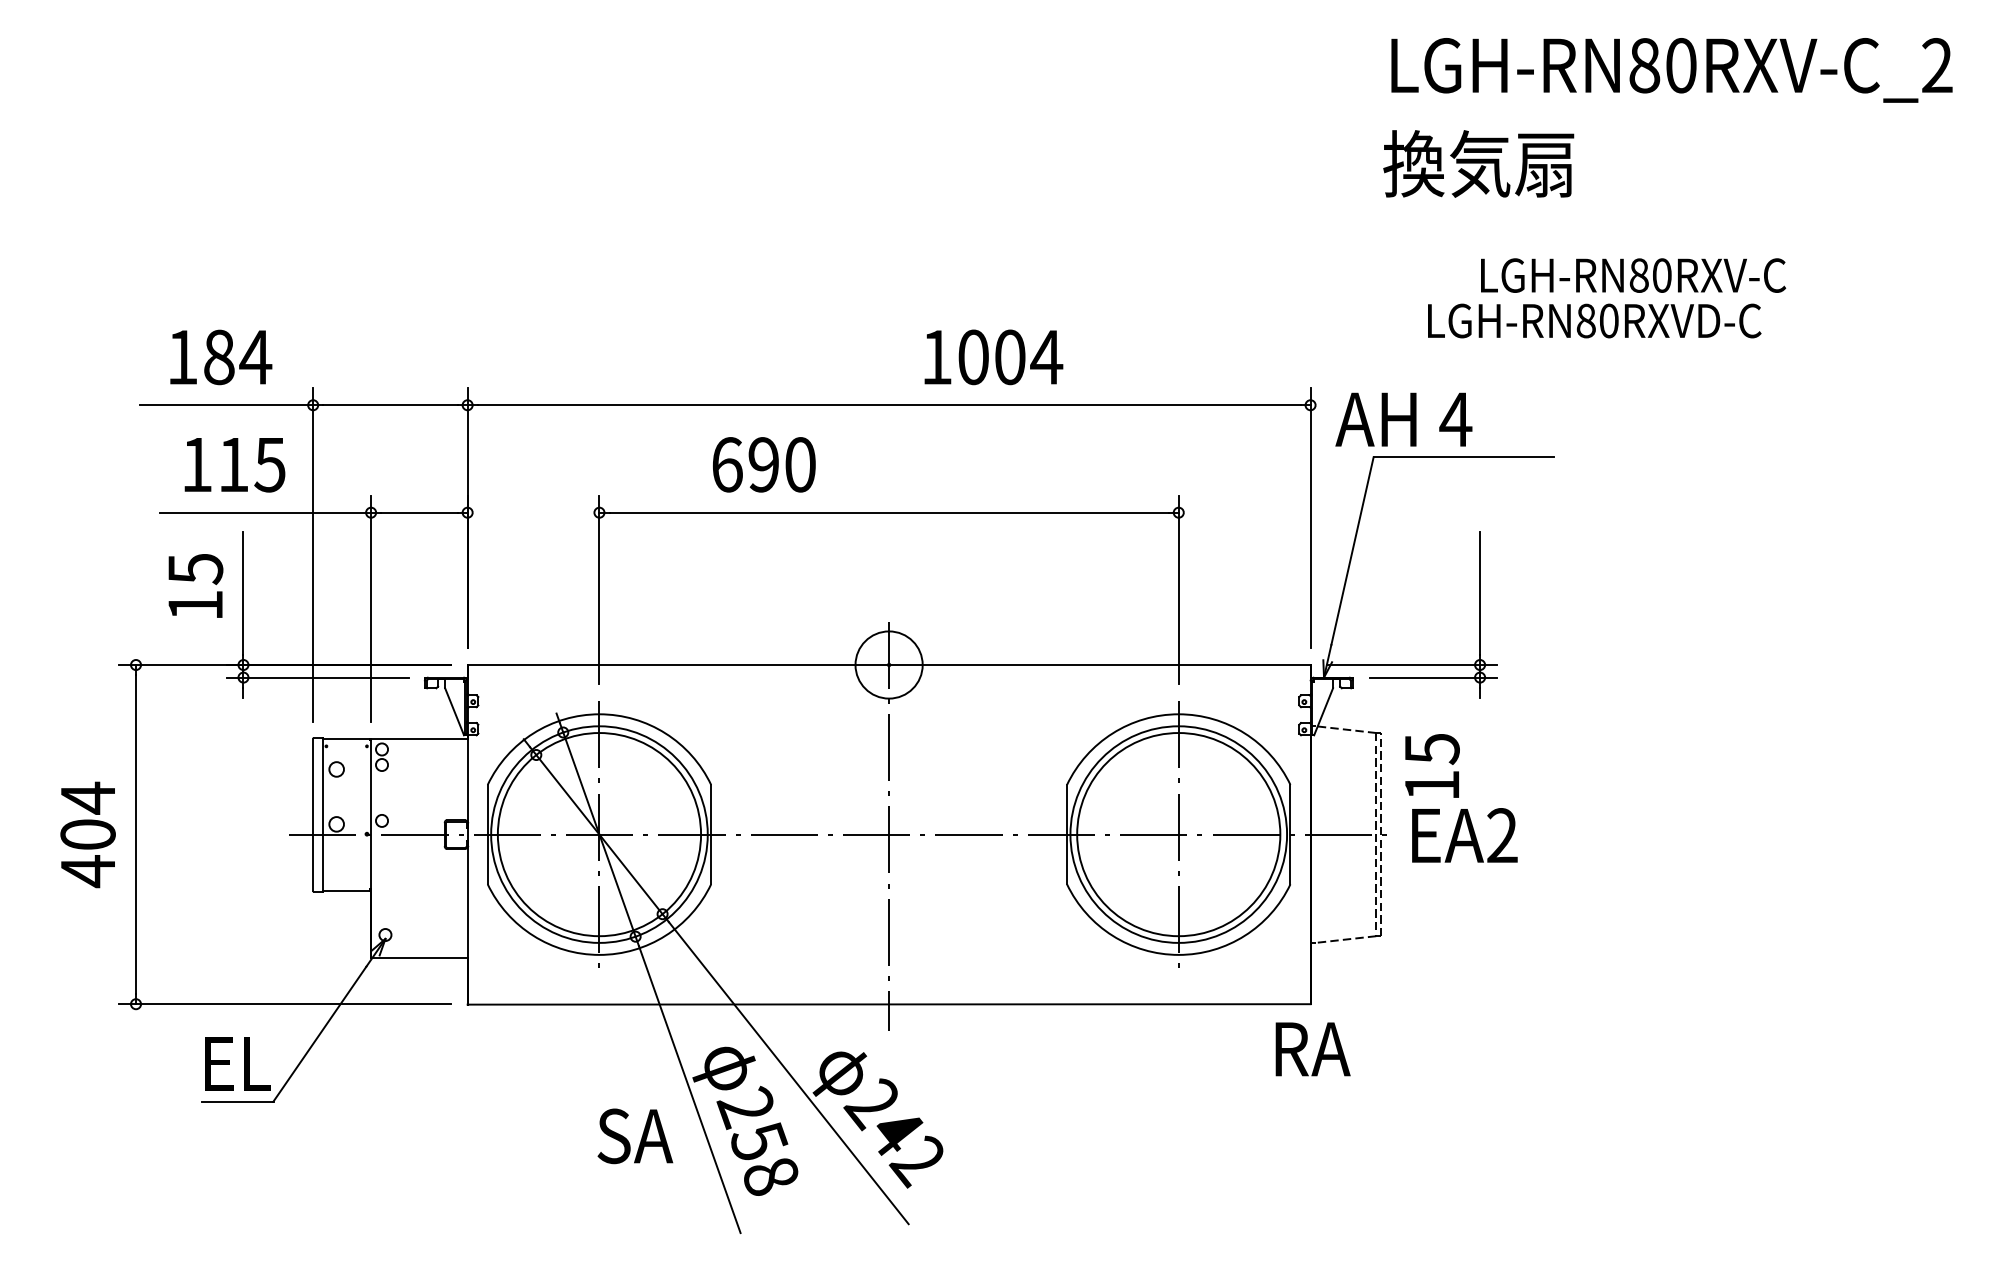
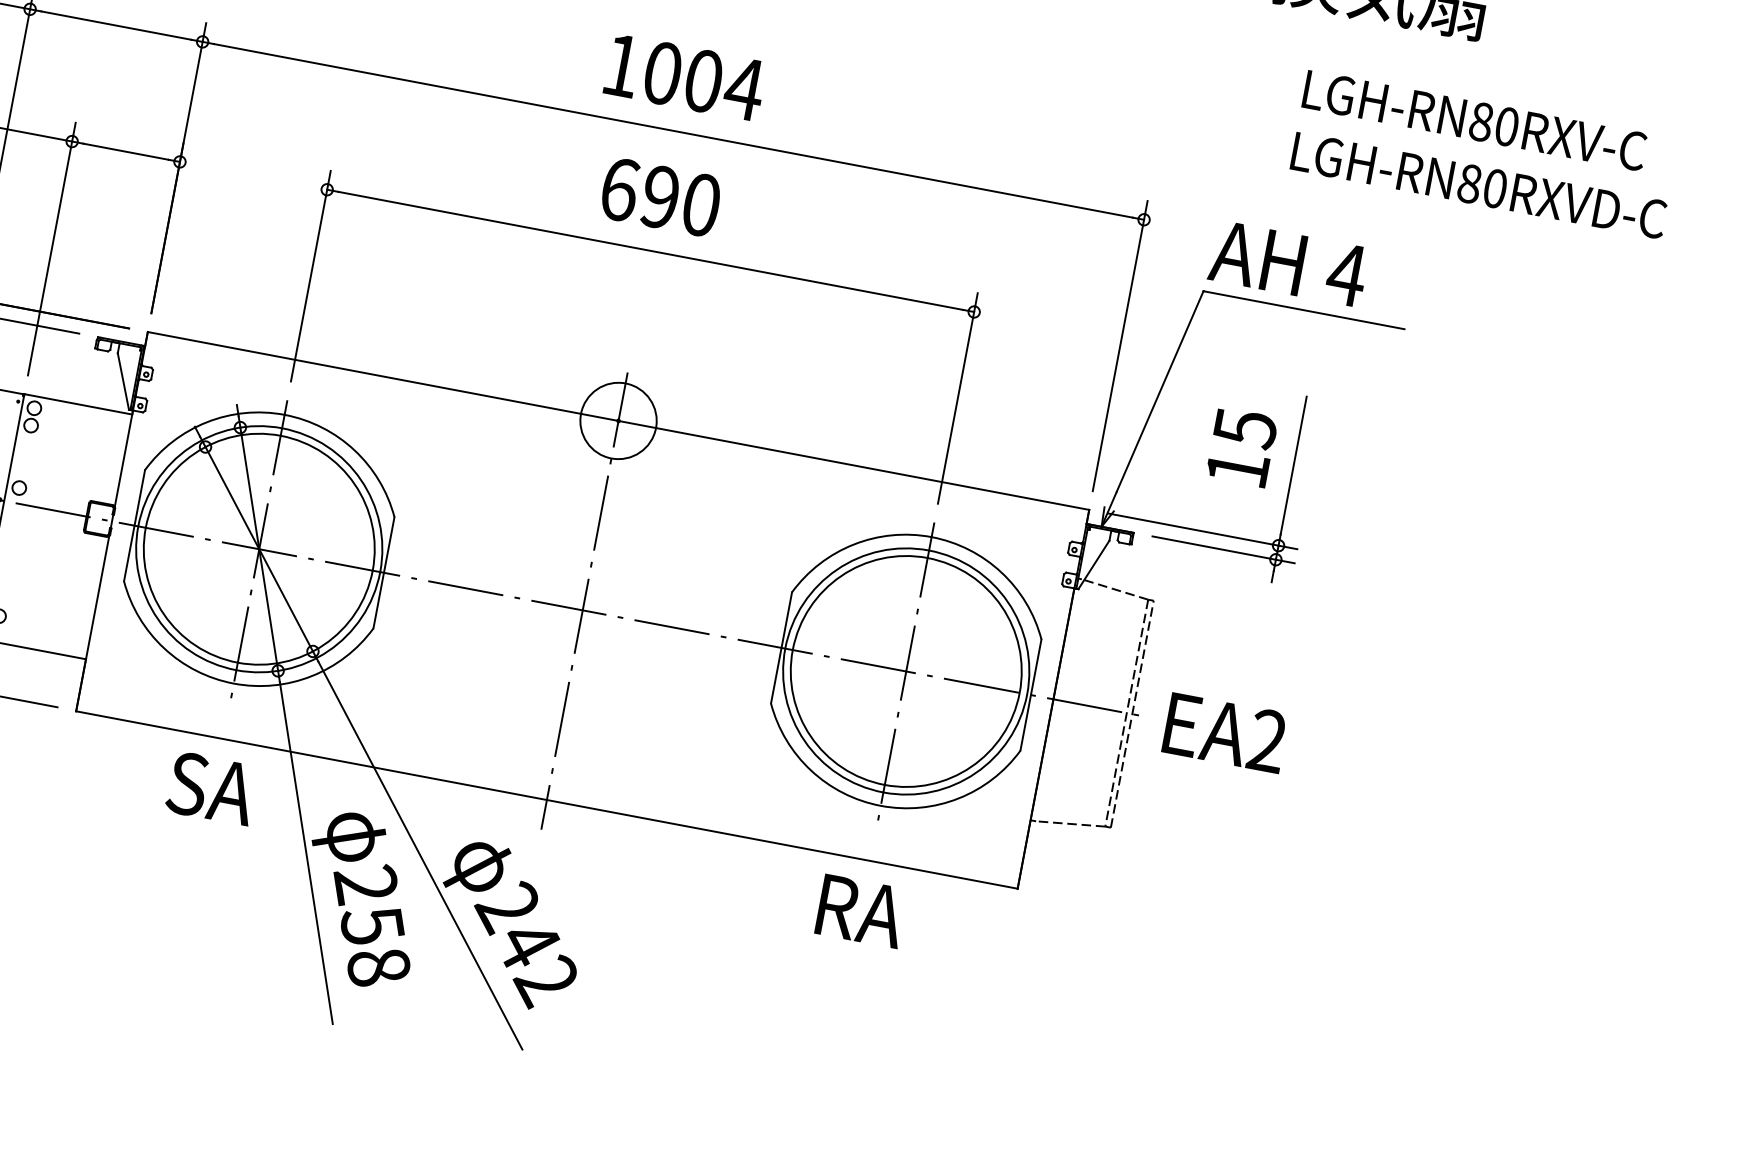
text: (1633, 275) -> (1475, 120), moved
text: (993, 357) -> (684, 77), moved
text: (1403, 419) -> (1288, 263), moved
text: (764, 464) -> (661, 197), moved
text: (1432, 765) -> (1242, 446), moved
text: (1312, 1049) -> (860, 911), moved
text: (635, 1136) -> (211, 788), moved

